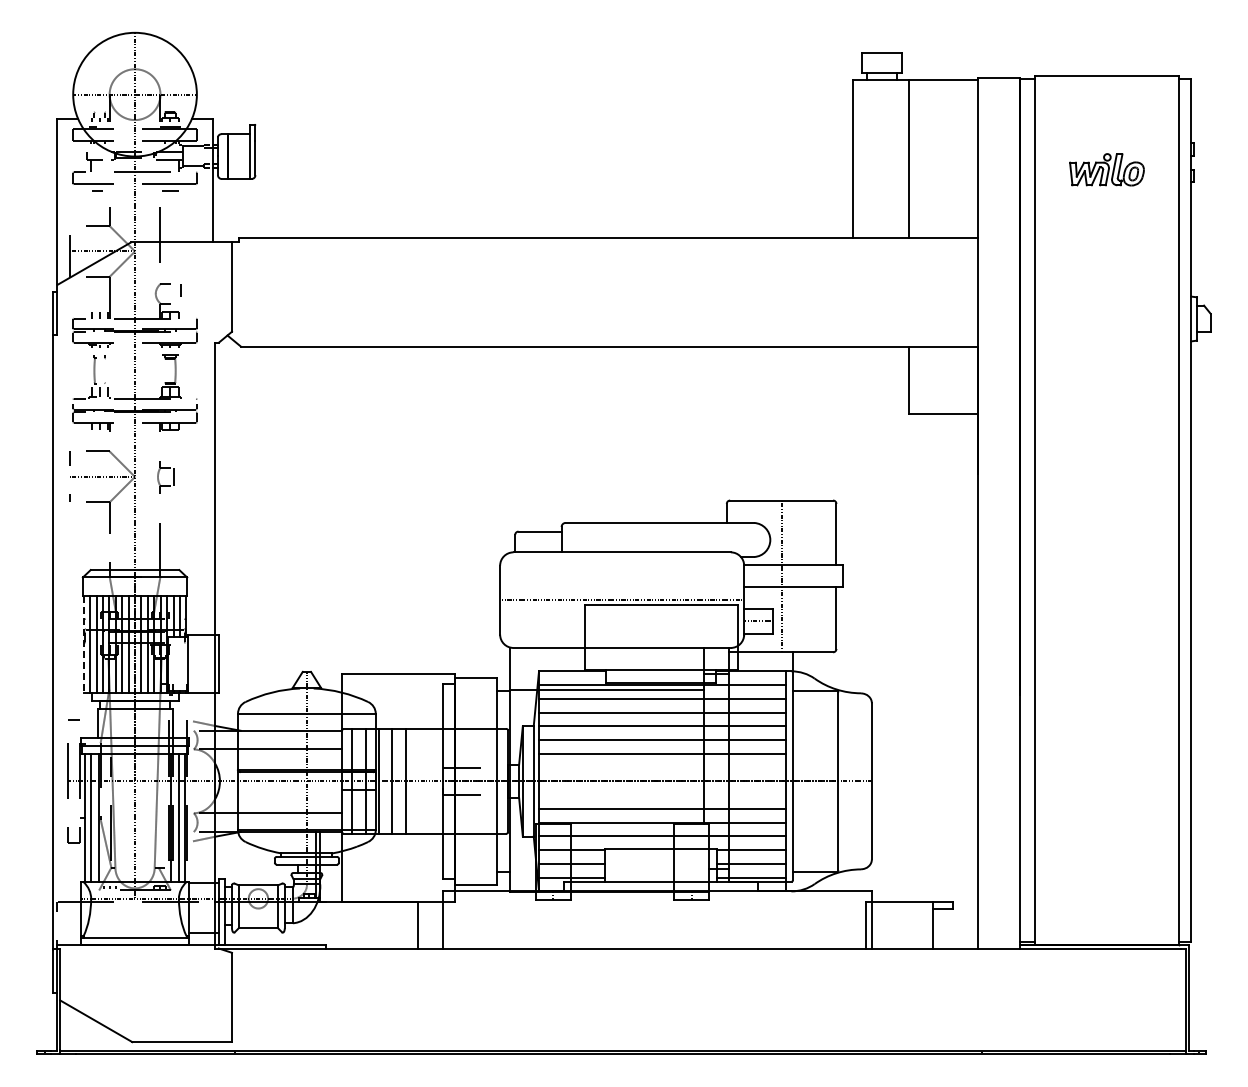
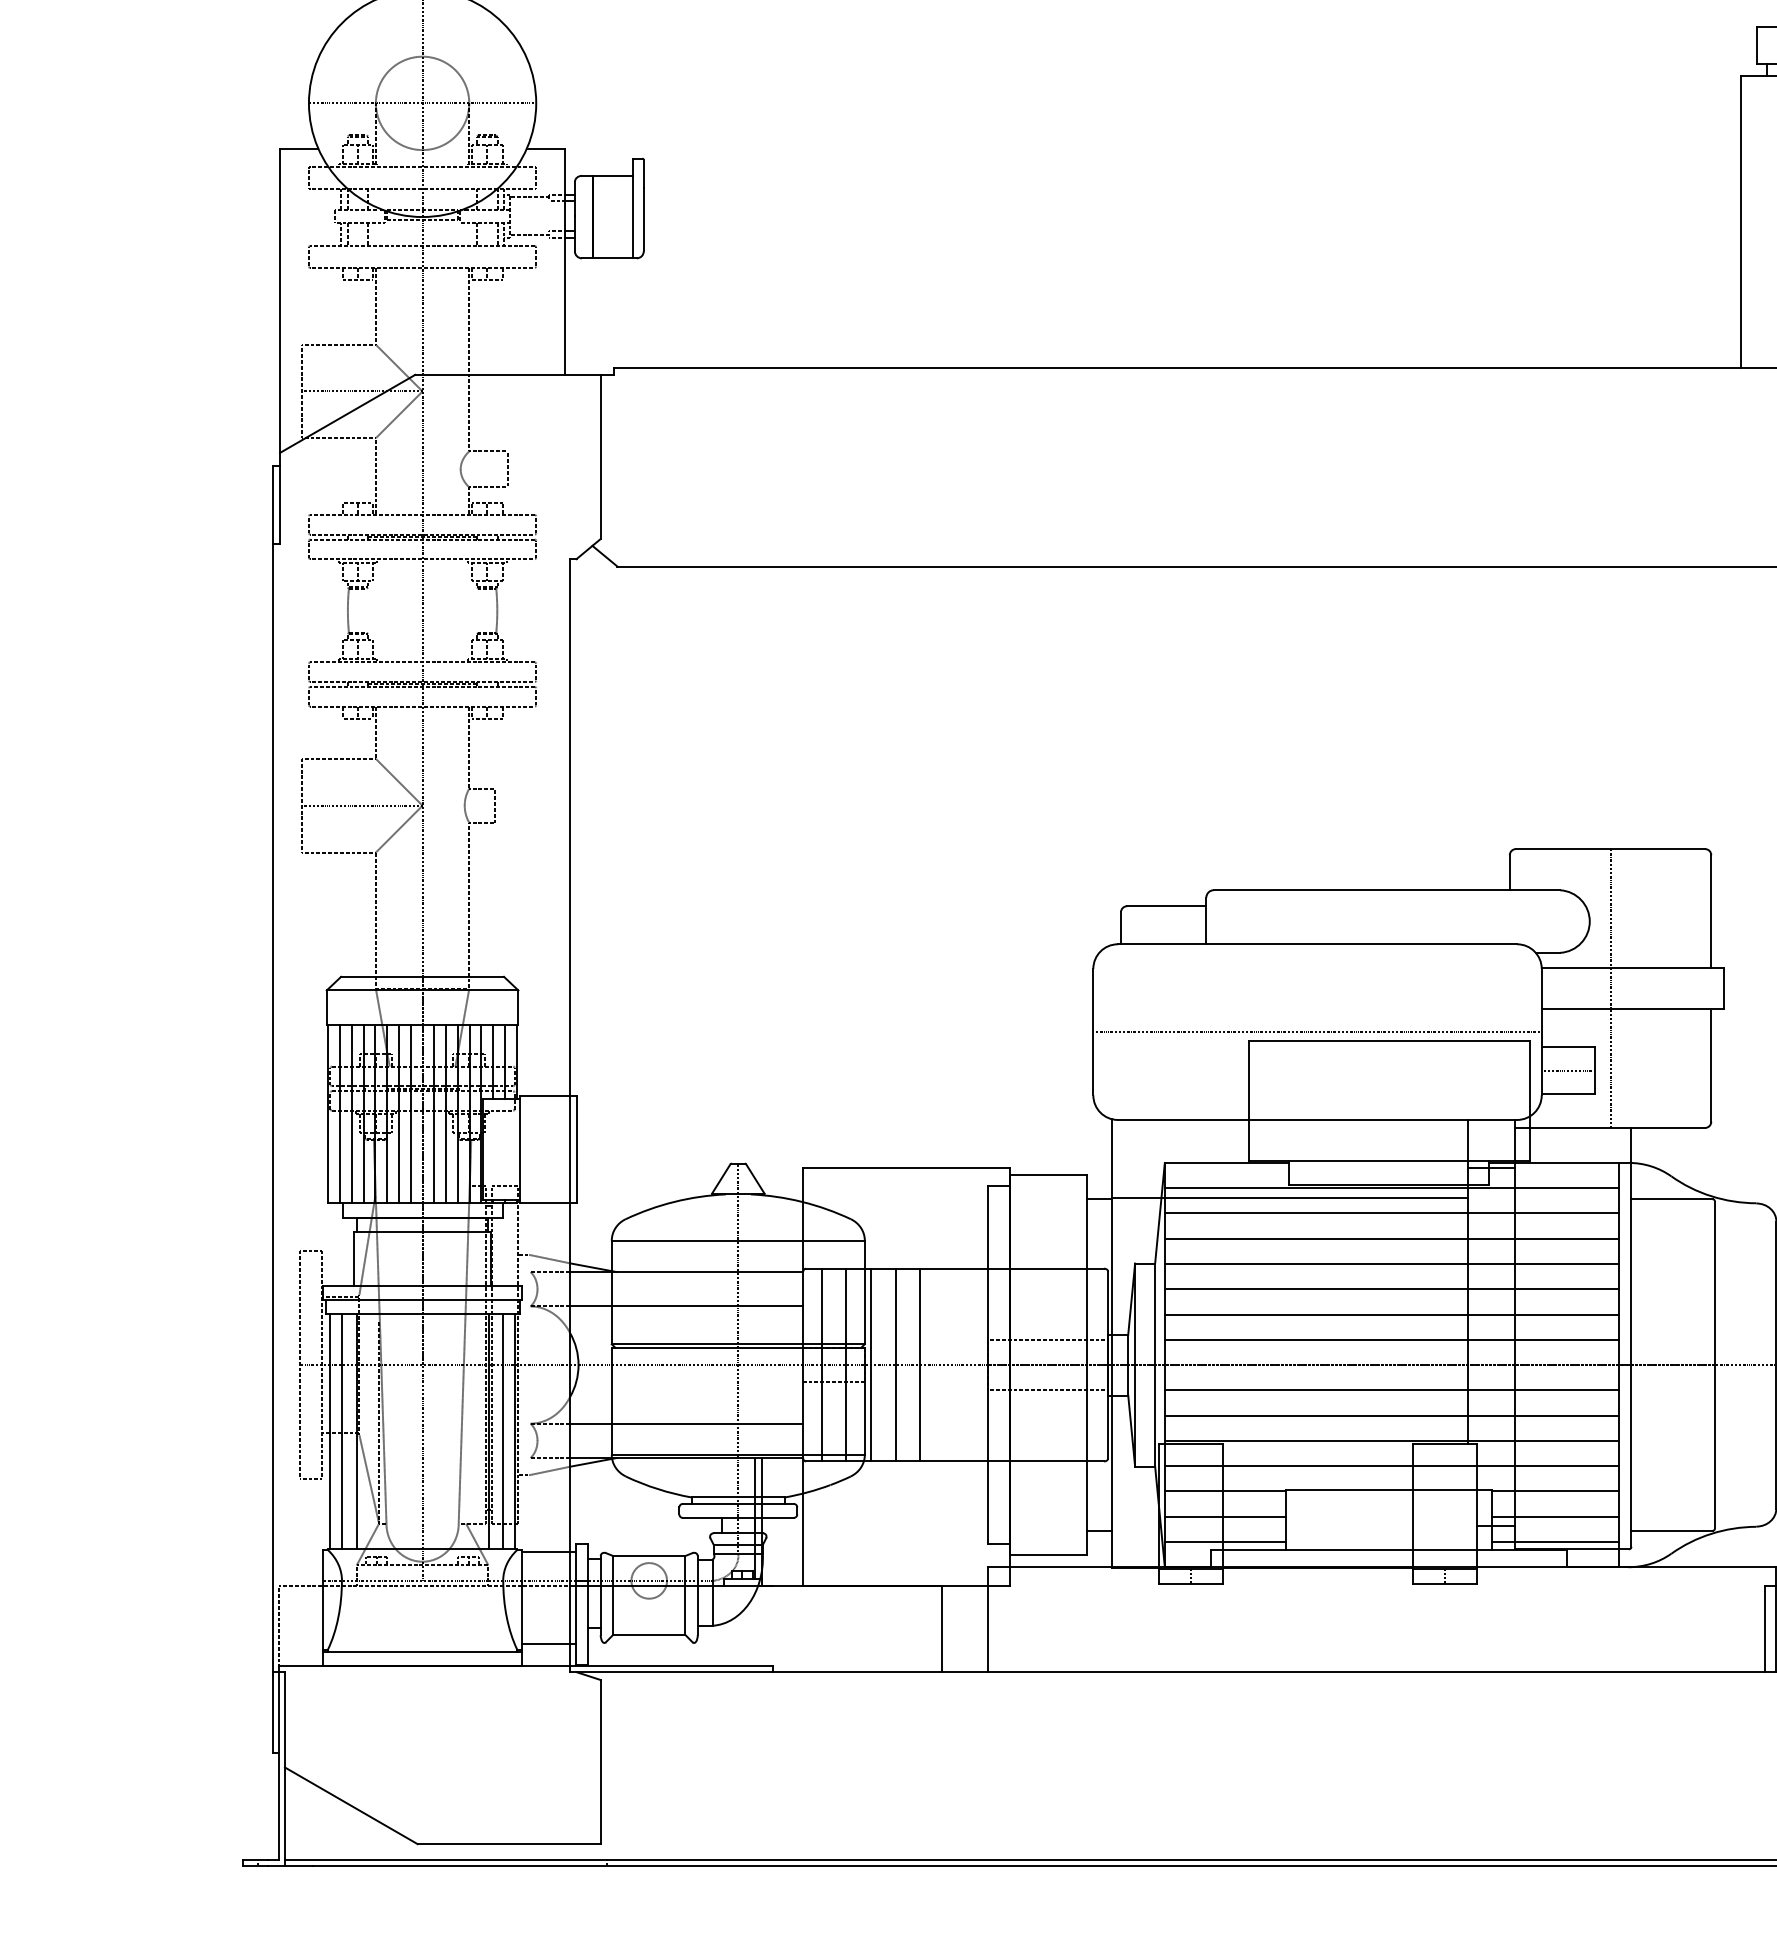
line: (83, 645) -> (327, 1115), dashed -> solid
line: (662, 767) -> (1391, 1339), added
line: (662, 795) -> (1391, 1391), added

